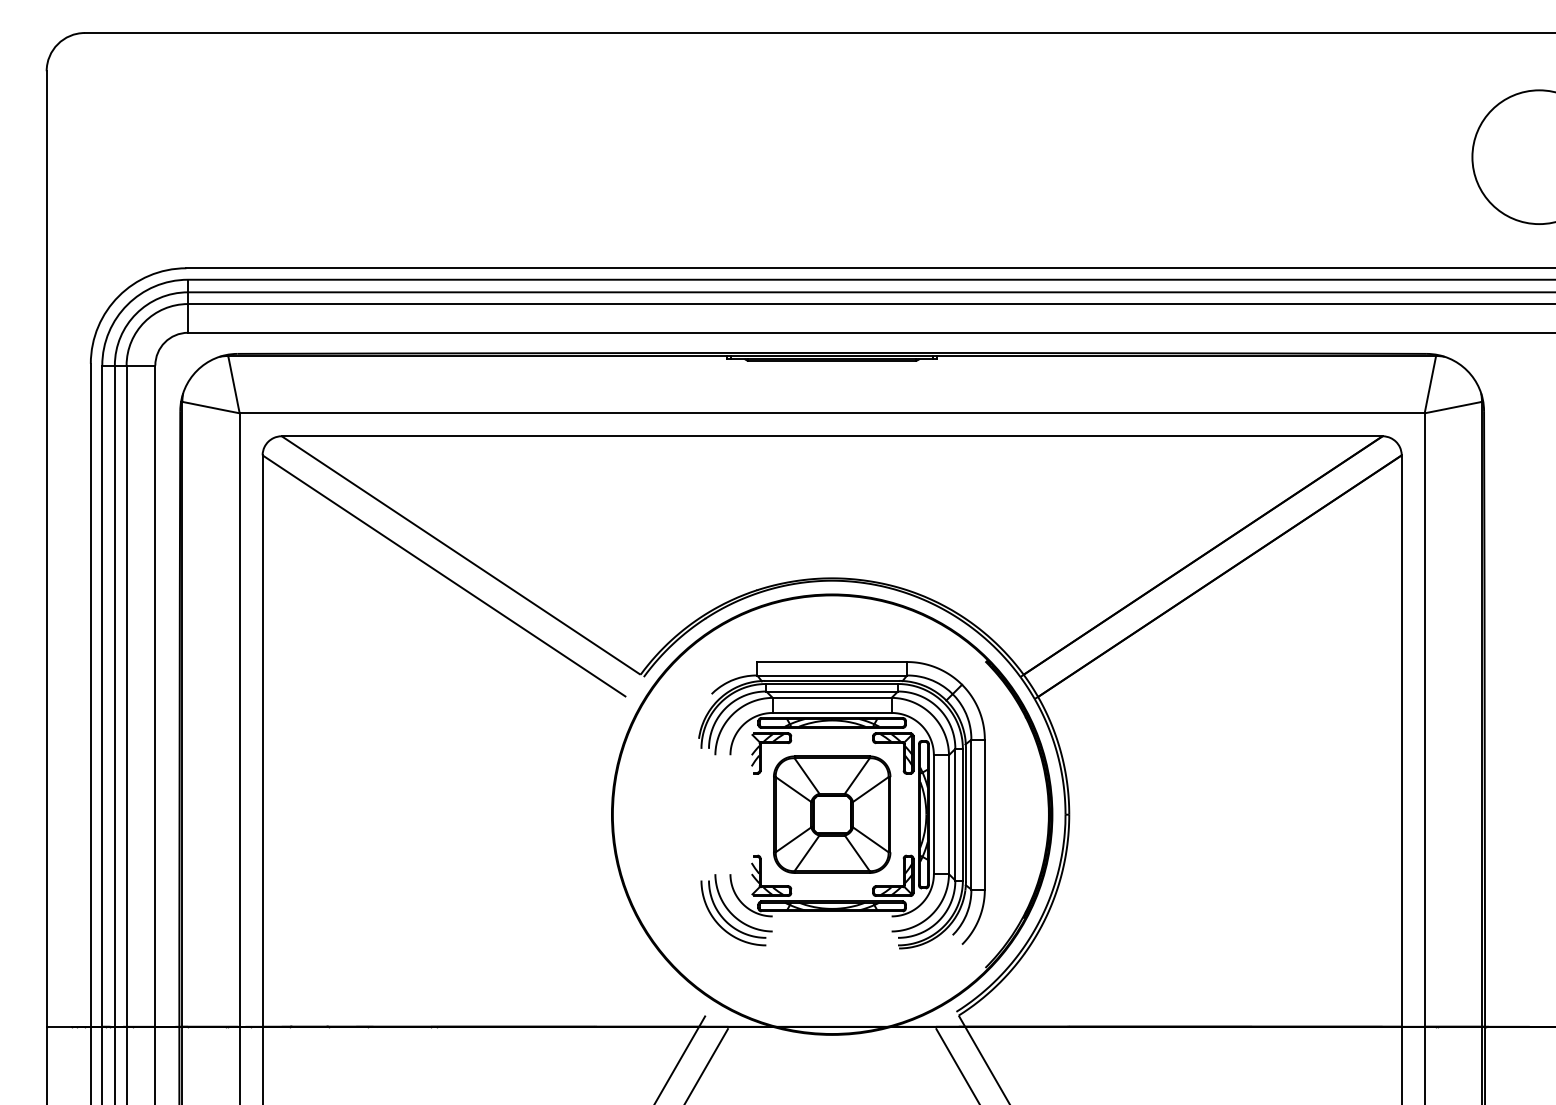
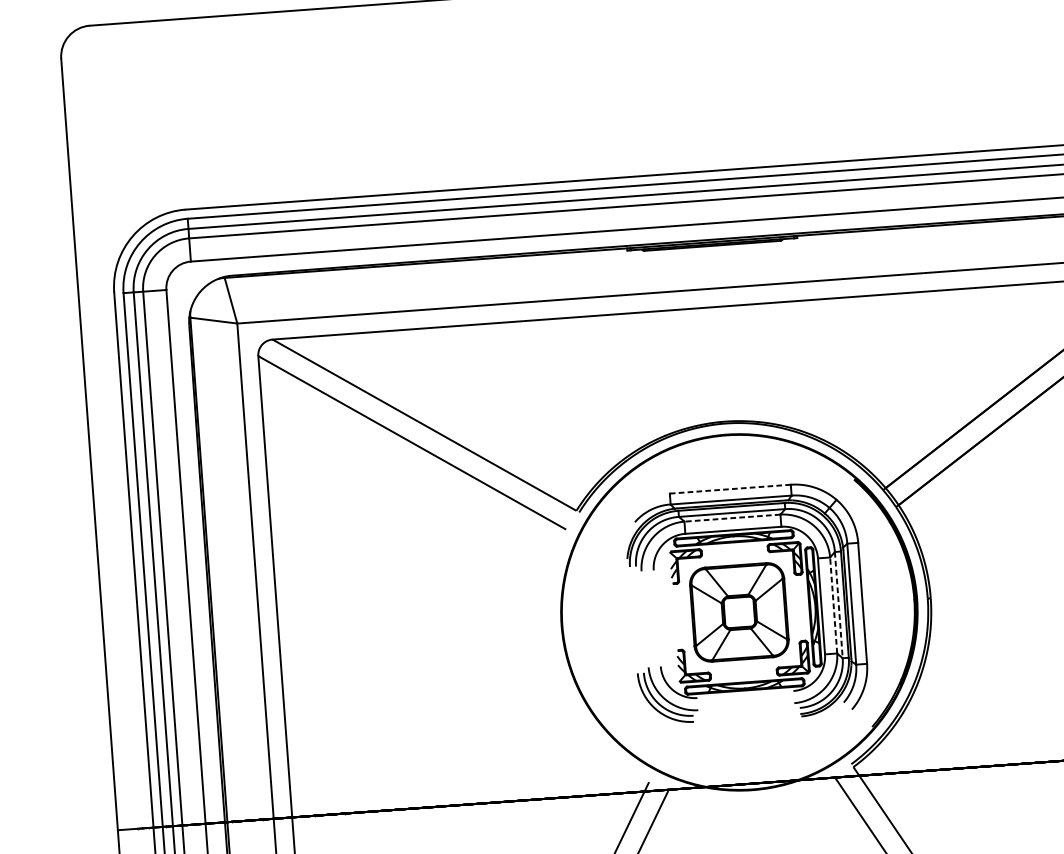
line: (832, 662) -> (730, 489), solid -> dashed
line: (831, 697) -> (731, 517), solid -> dashed
line: (948, 814) -> (833, 605), solid -> dashed
line: (955, 814) -> (838, 604), solid -> dashed

